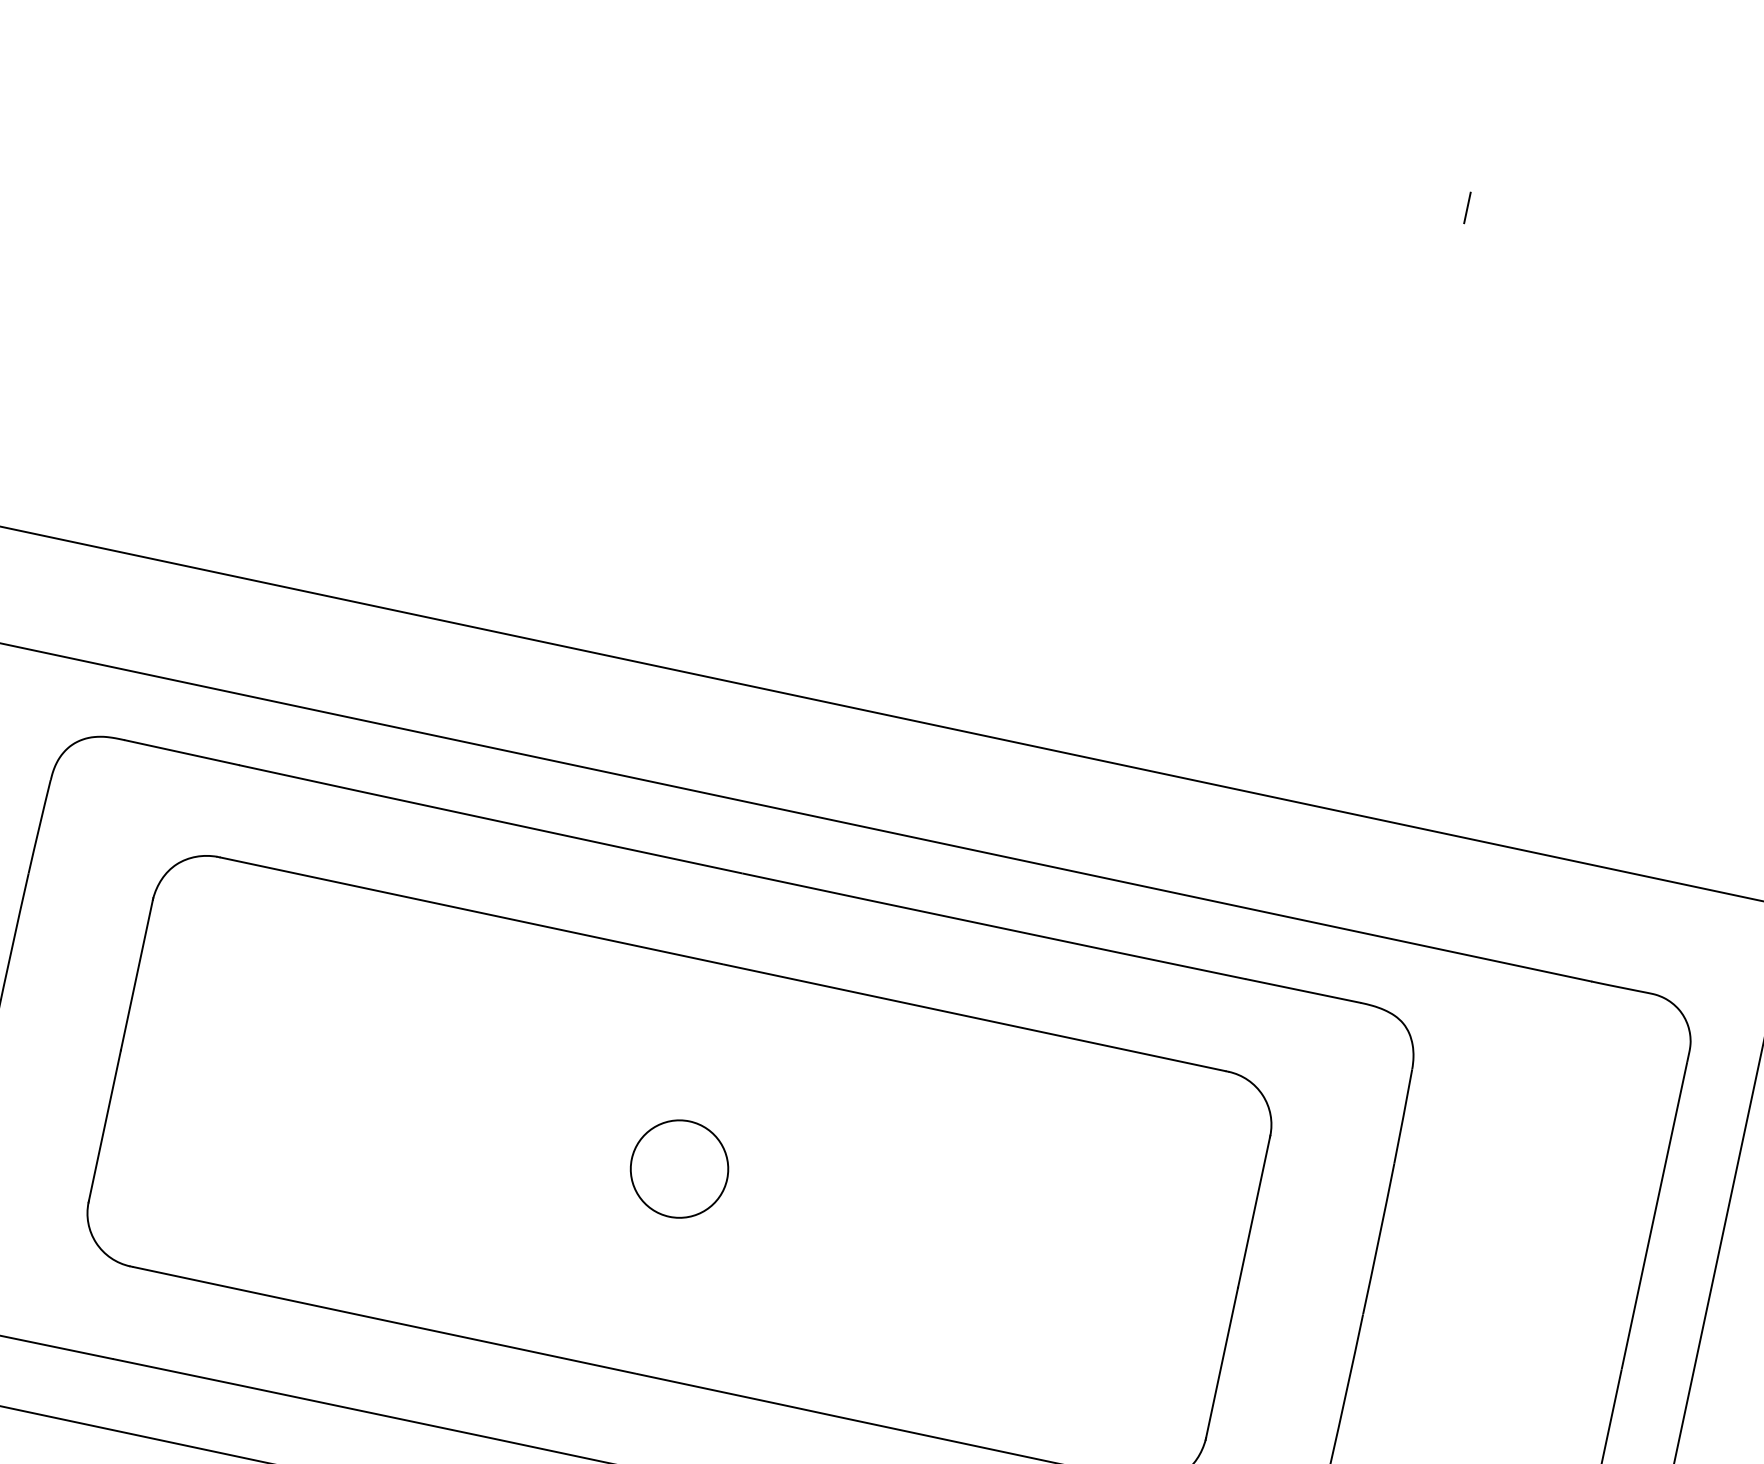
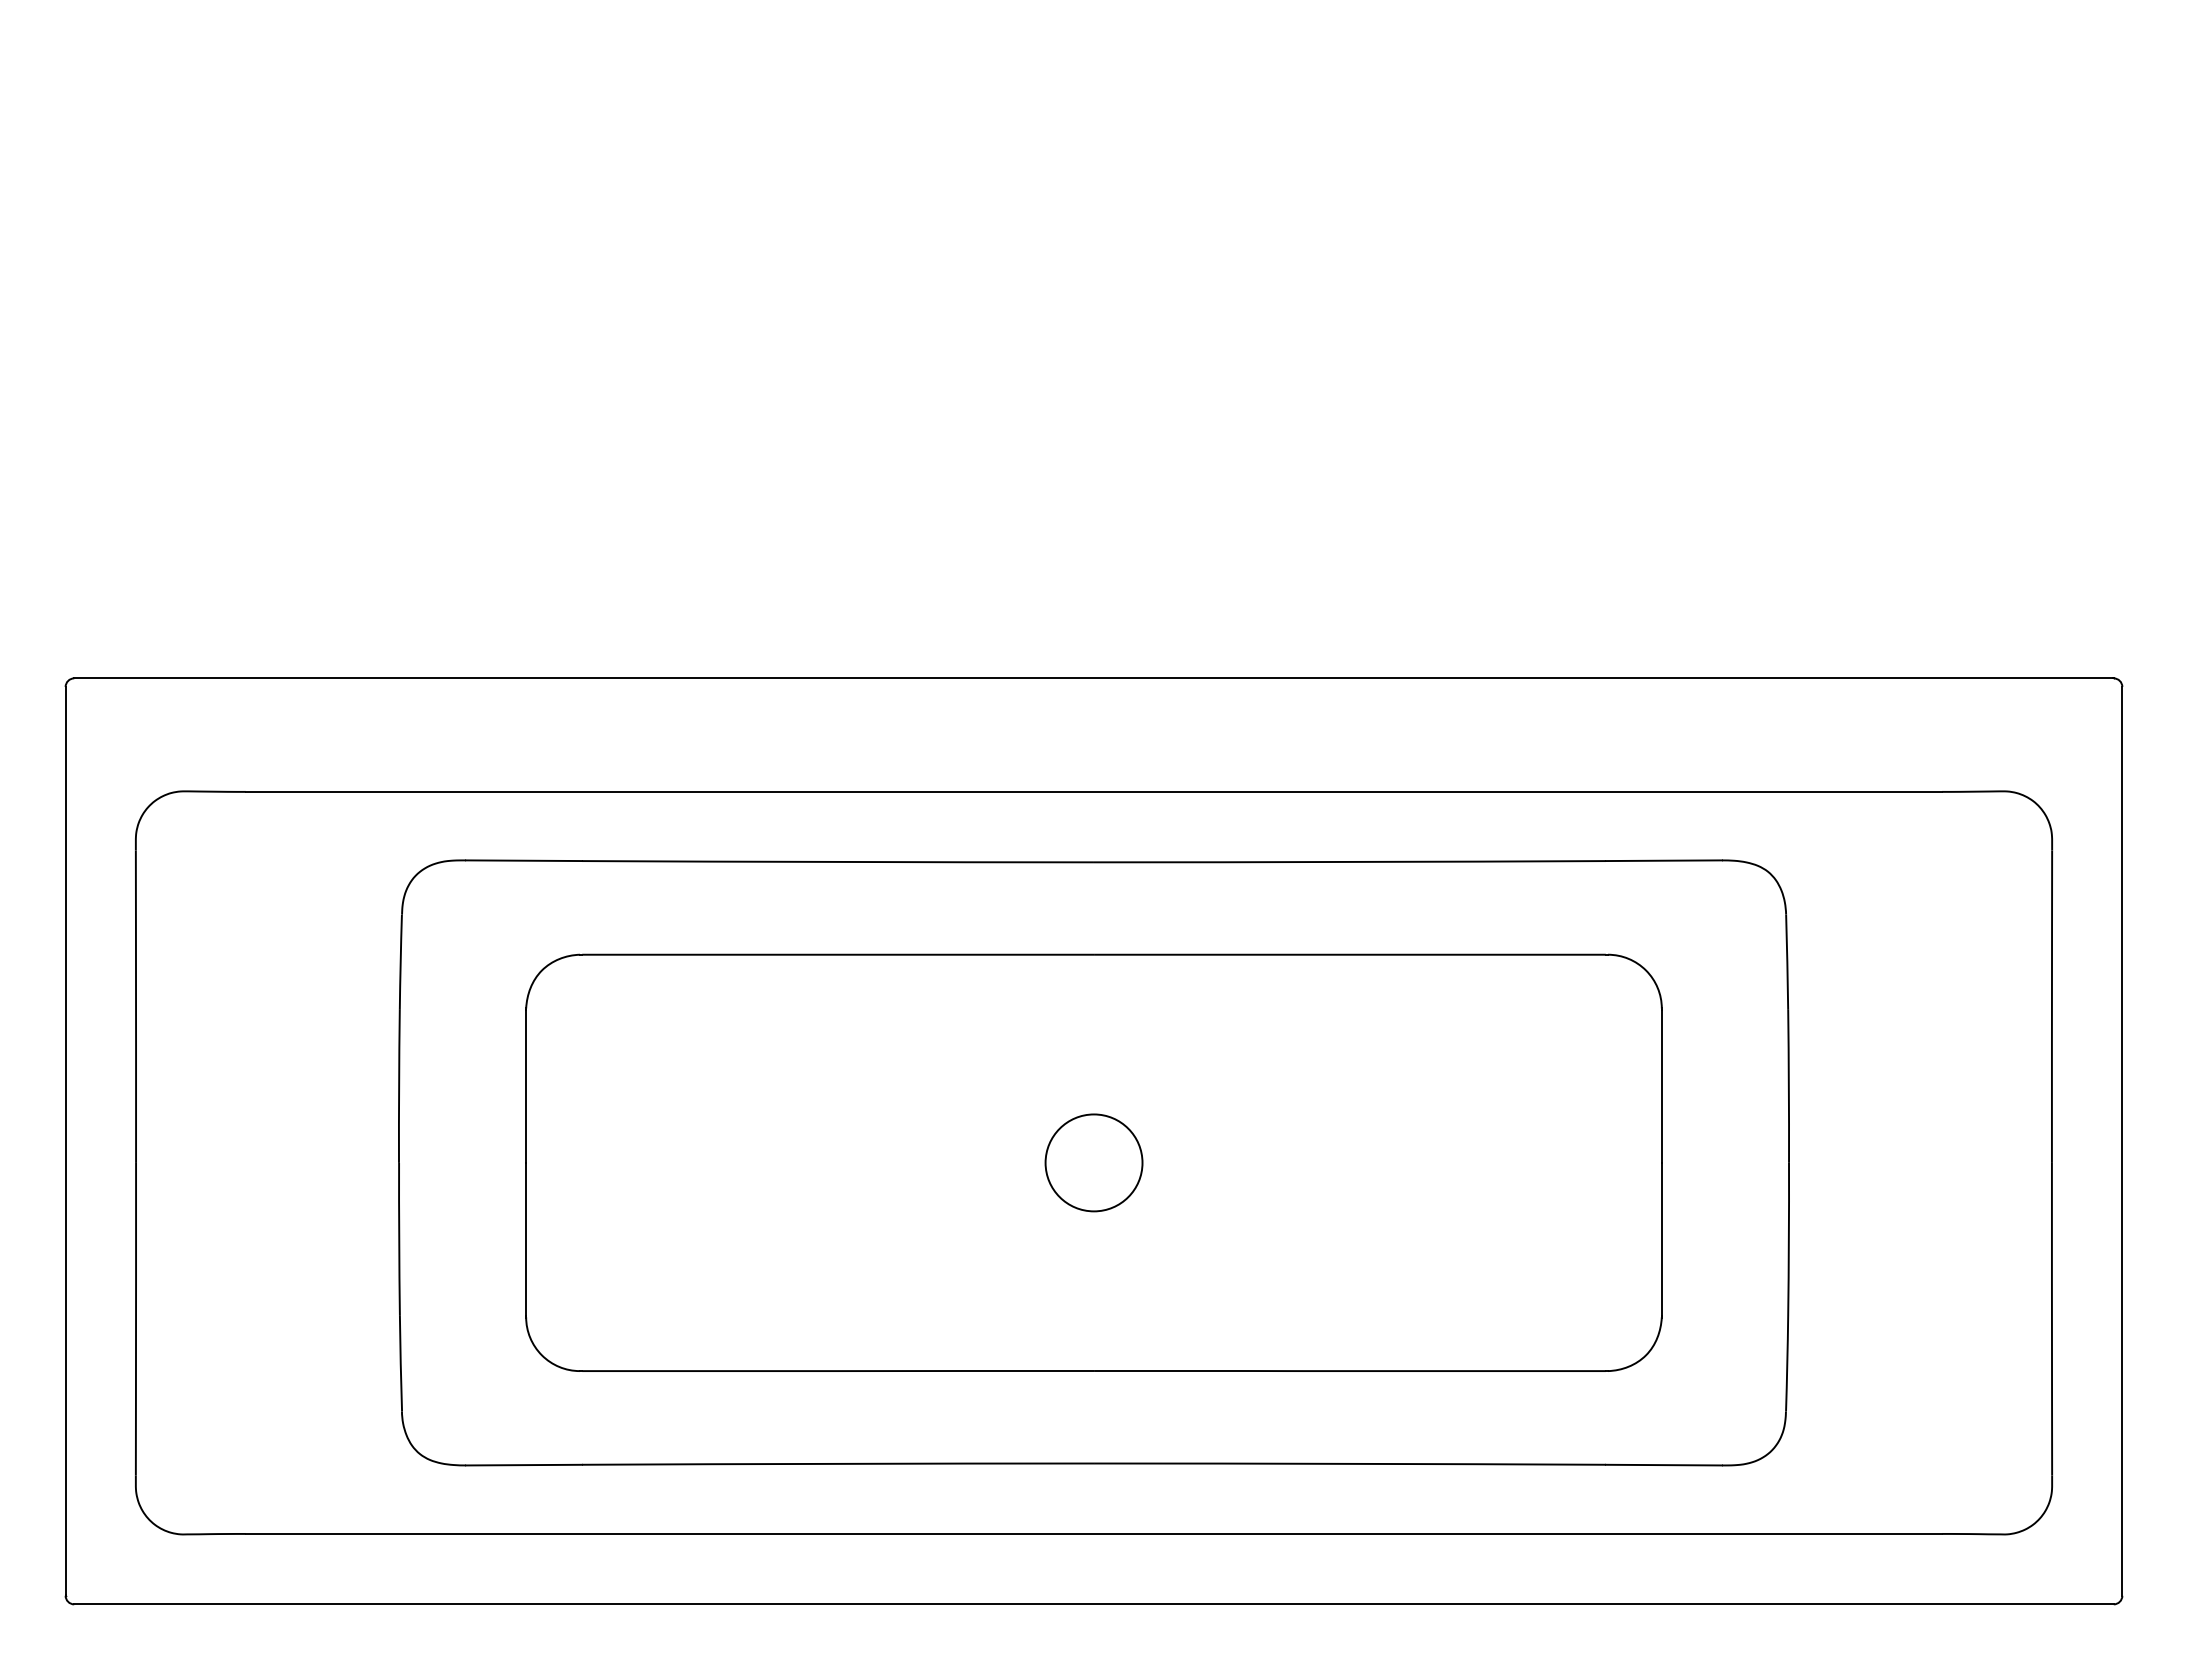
line: (1467, 207) -> (1661, 64), removed

